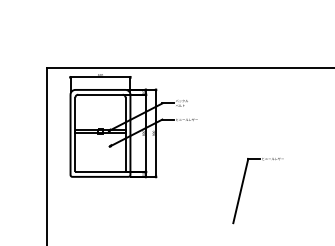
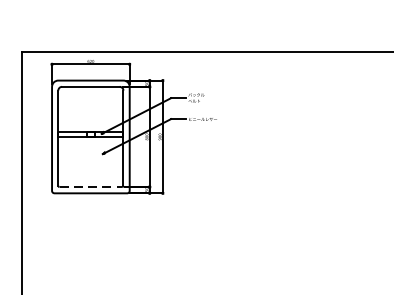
line: (100, 172) -> (90, 187), solid -> dashed
part: (242, 189) -> (275, 209), removed

